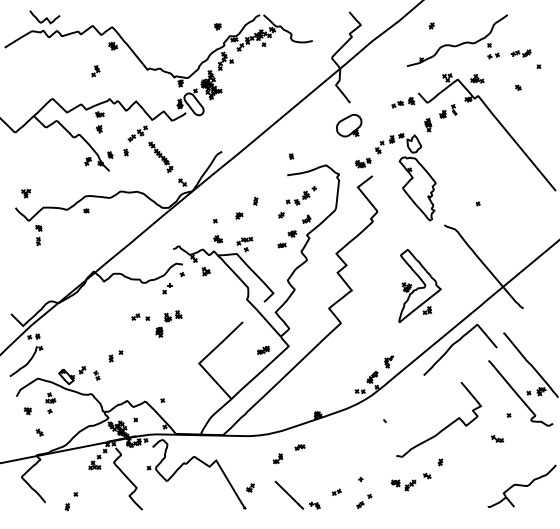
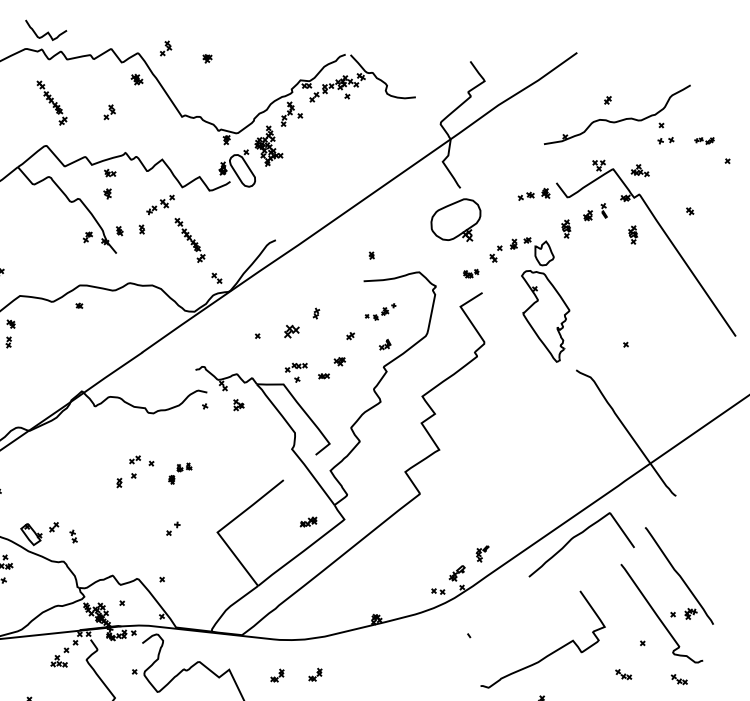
part: (131, 22) -> (165, 48), added
part: (431, 25) -> (607, 99), moved
part: (217, 26) -> (206, 58), moved
part: (520, 53) -> (703, 140), size x0.7
part: (53, 68) -> (51, 103), added
part: (518, 87) -> (690, 210), moved
part: (349, 125) -> (456, 219), size x1.4
part: (476, 125) -> (633, 235), added
part: (363, 162) -> (471, 272), size x0.7
part: (300, 195) -> (379, 310), size x0.7
part: (239, 215) -> (292, 331), size x1.6
part: (218, 239) -> (259, 362), removed
part: (287, 239) -> (332, 368), moved
part: (419, 285) -> (534, 451), removed
part: (167, 288) -> (173, 528), moved
part: (168, 323) -> (179, 472), size x0.6
part: (115, 356) -> (125, 480), moved
part: (537, 438) -> (679, 678), added
part: (299, 447) -> (346, 661), removed
part: (250, 461) -> (276, 675), added

